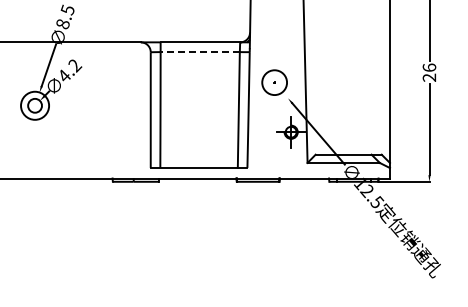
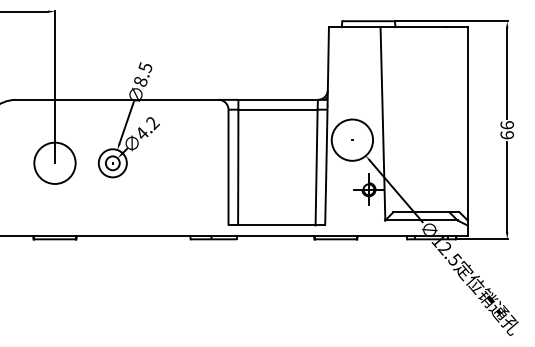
line: (200, 51) -> (278, 109), dashed -> solid
text: (428, 77) -> (506, 135), 26 -> 66
circle: (274, 81) -> (352, 139), size x1.67

